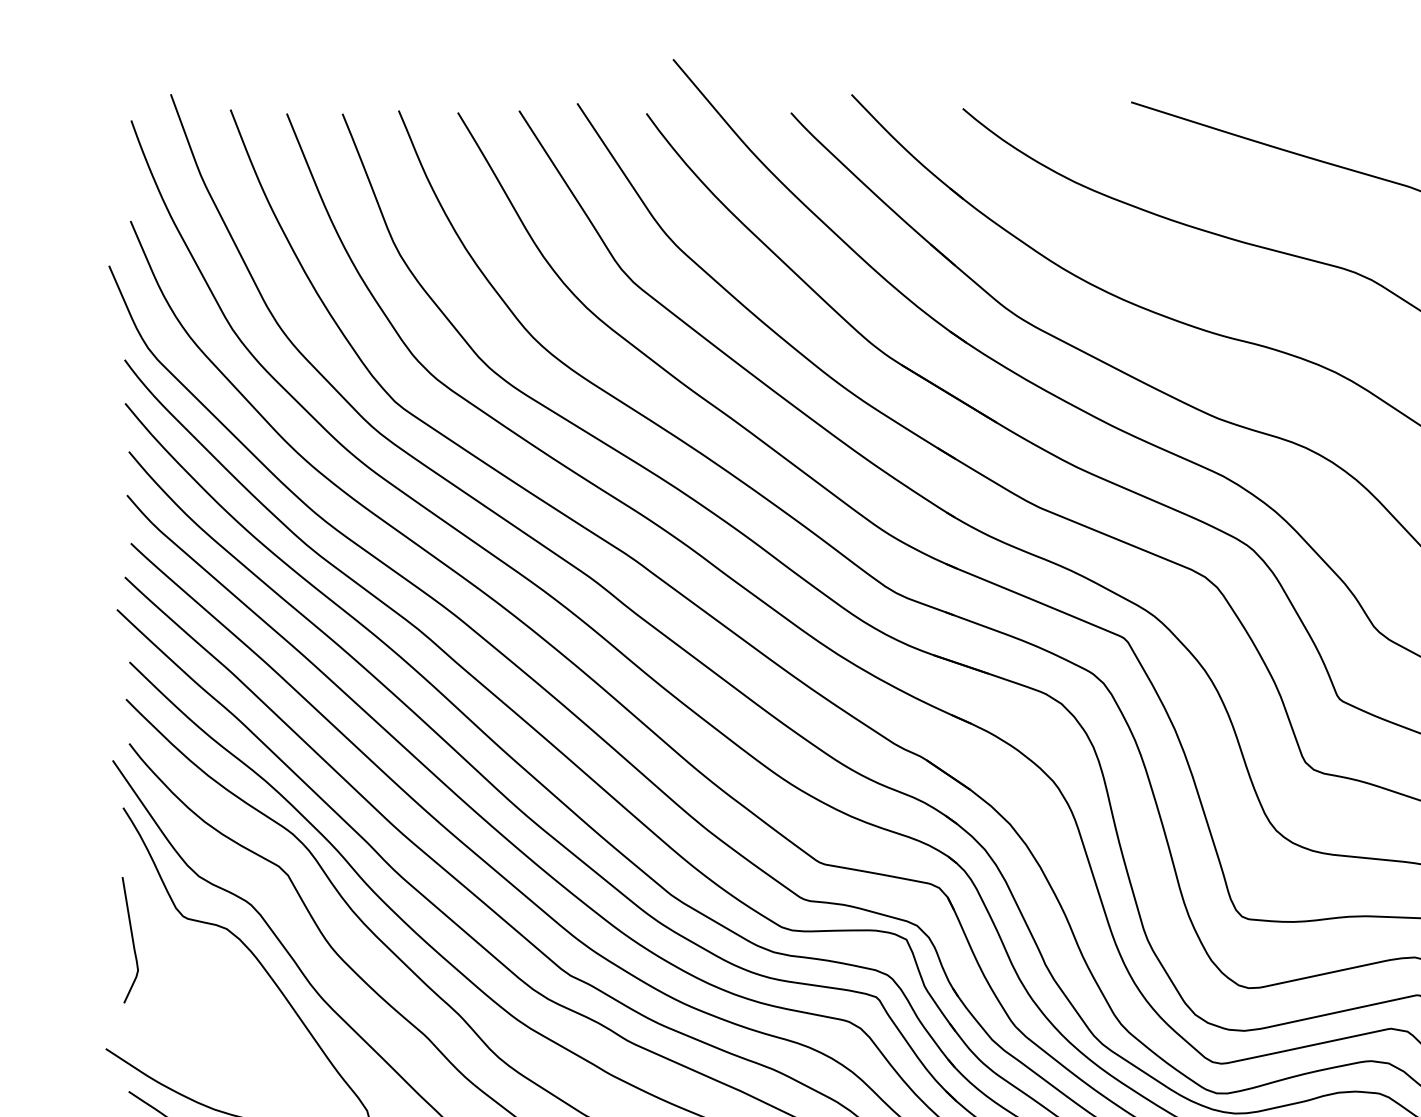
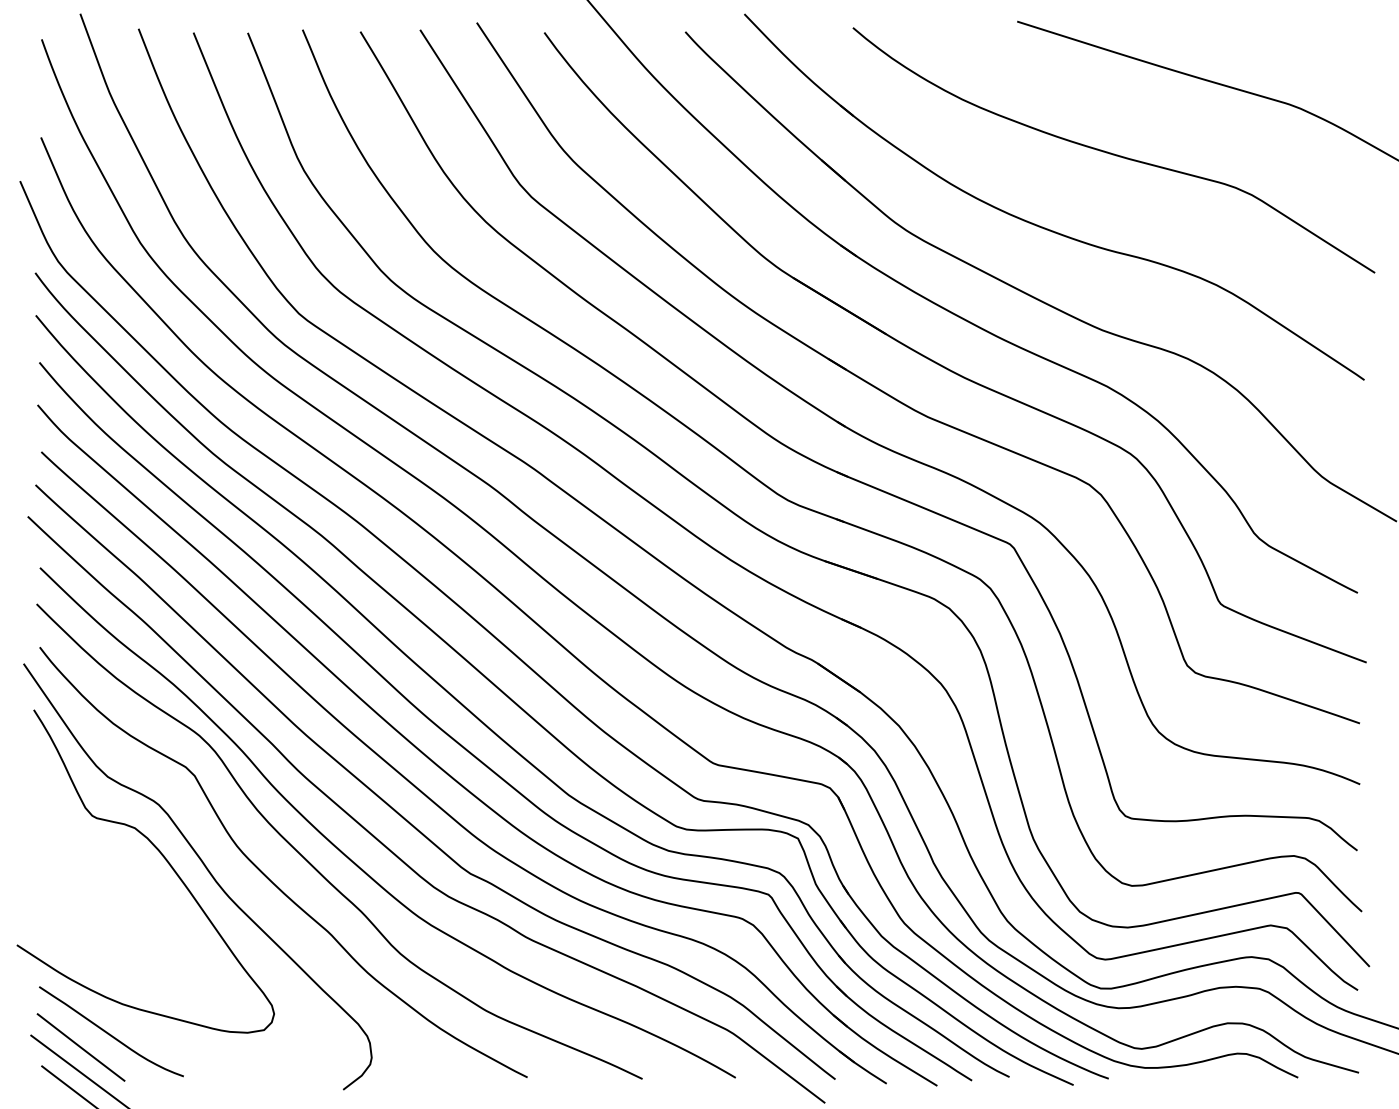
curve: (132, 939) -> (42, 838), removed

